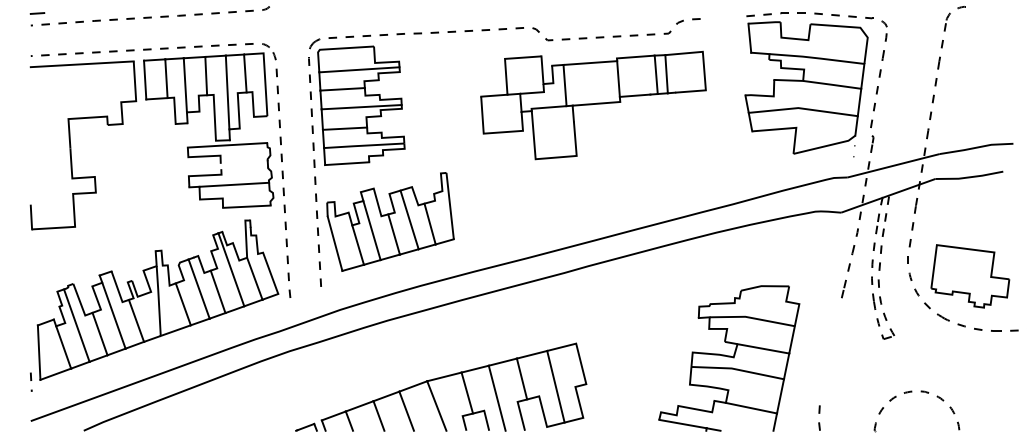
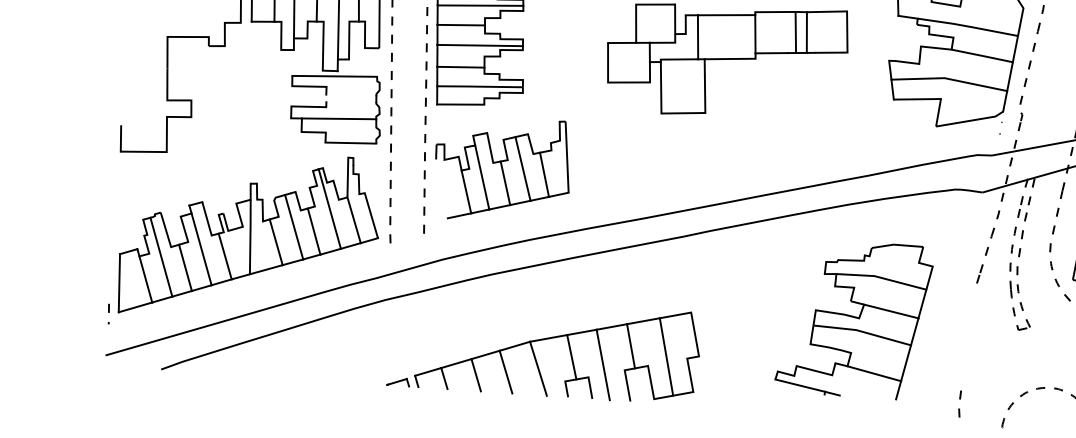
line: (334, 243) -> (441, 188), removed
part: (729, 358) -> (854, 319), moved
line: (819, 413) -> (960, 399), moved

